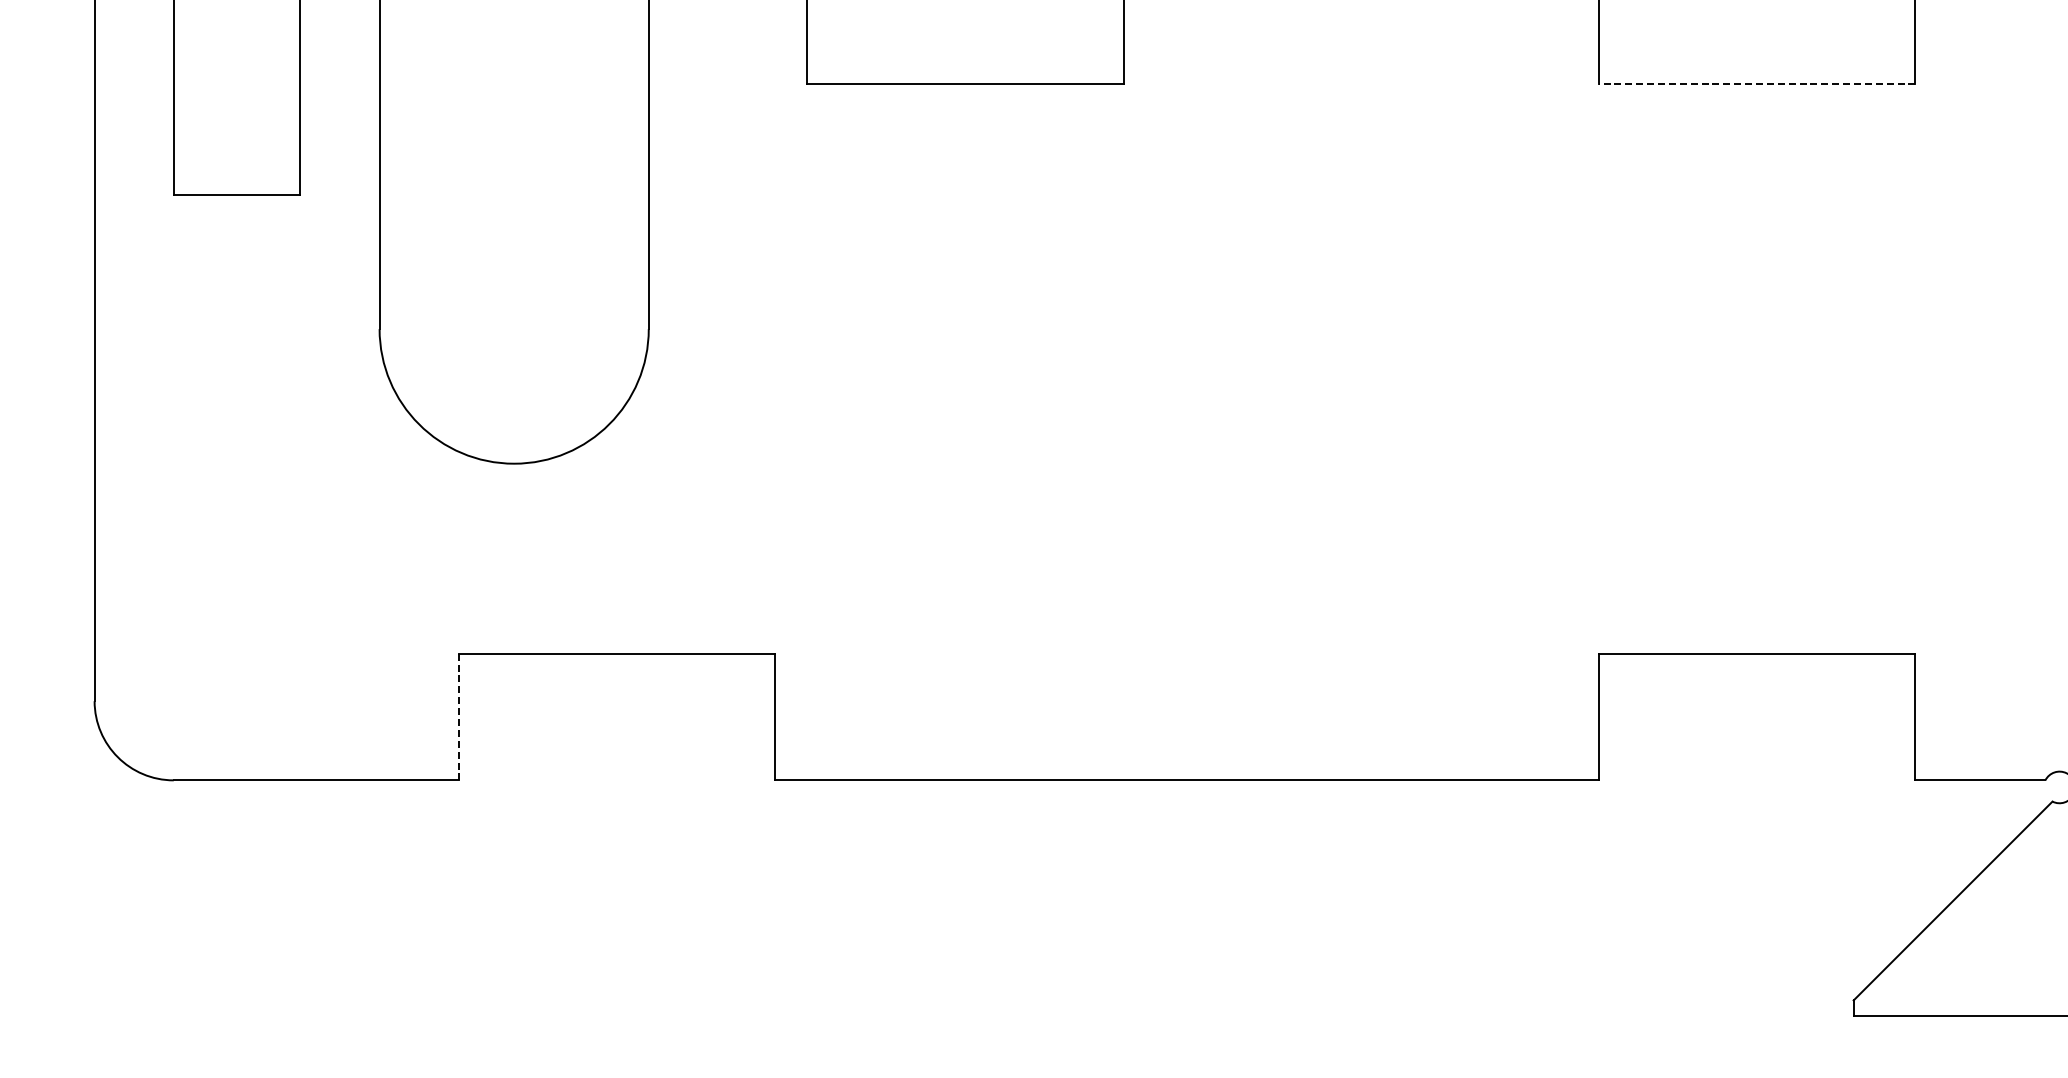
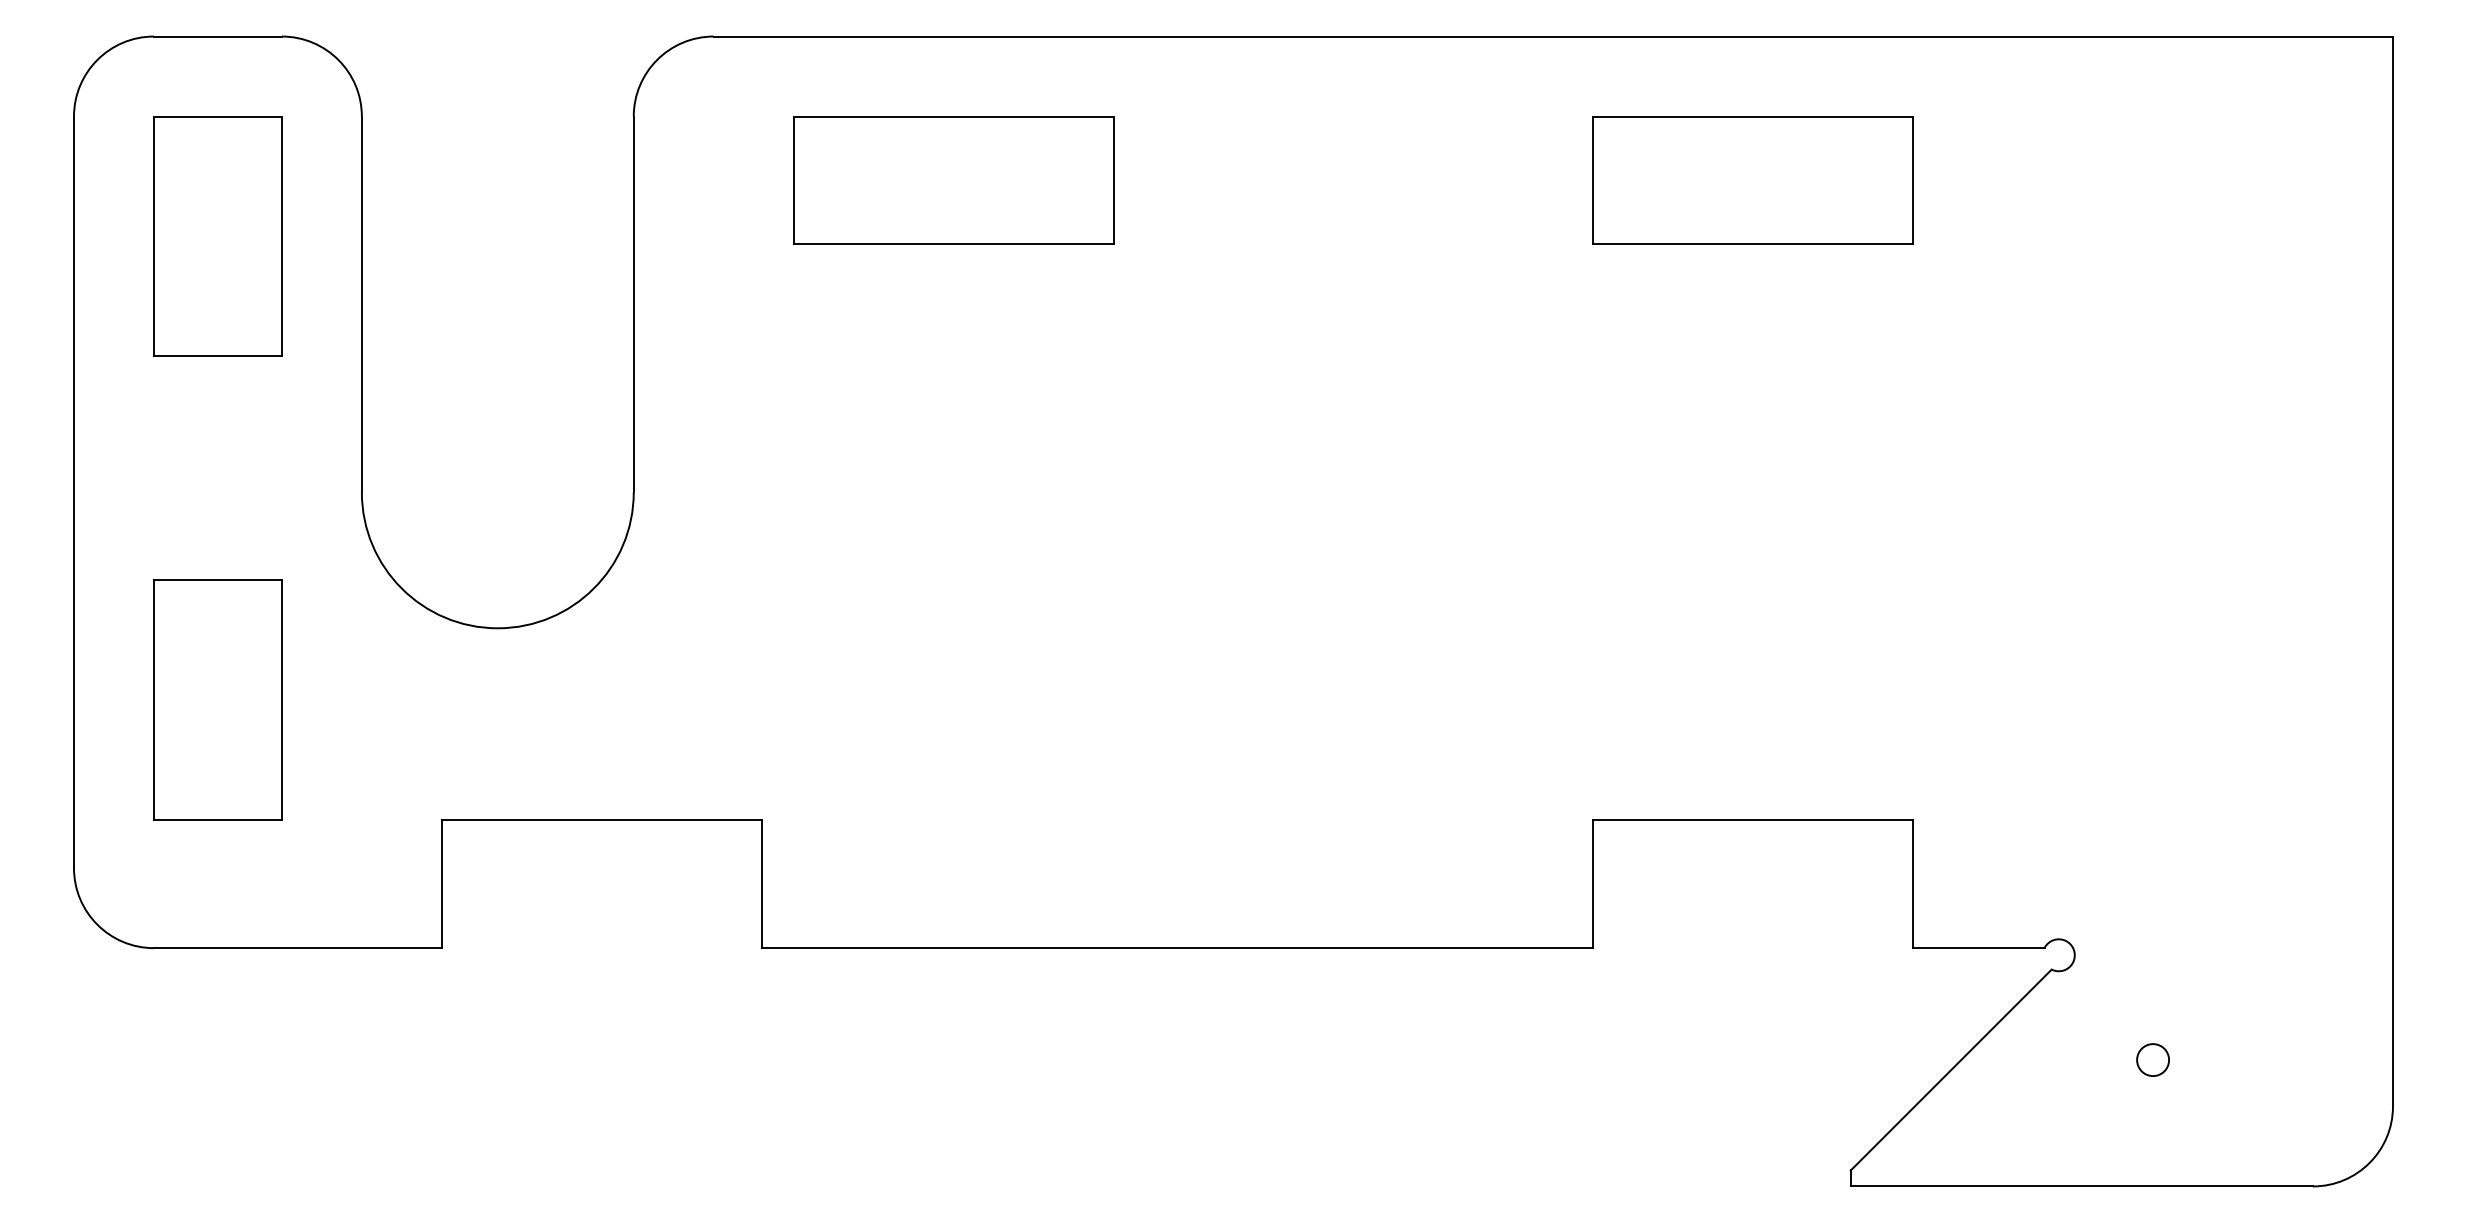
line: (1757, 83) -> (1753, 244), dashed -> solid
part: (236, 534) -> (217, 699), added
line: (458, 717) -> (441, 884), dashed -> solid

